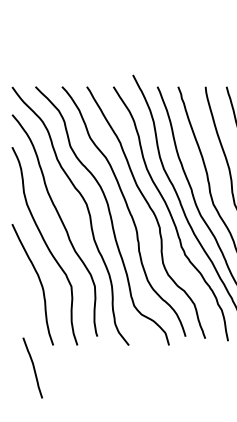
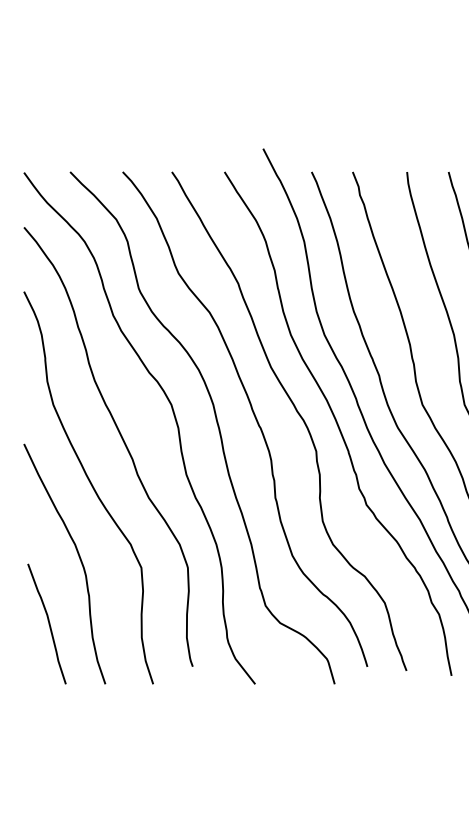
curve: (32, 366) -> (46, 620), moved

